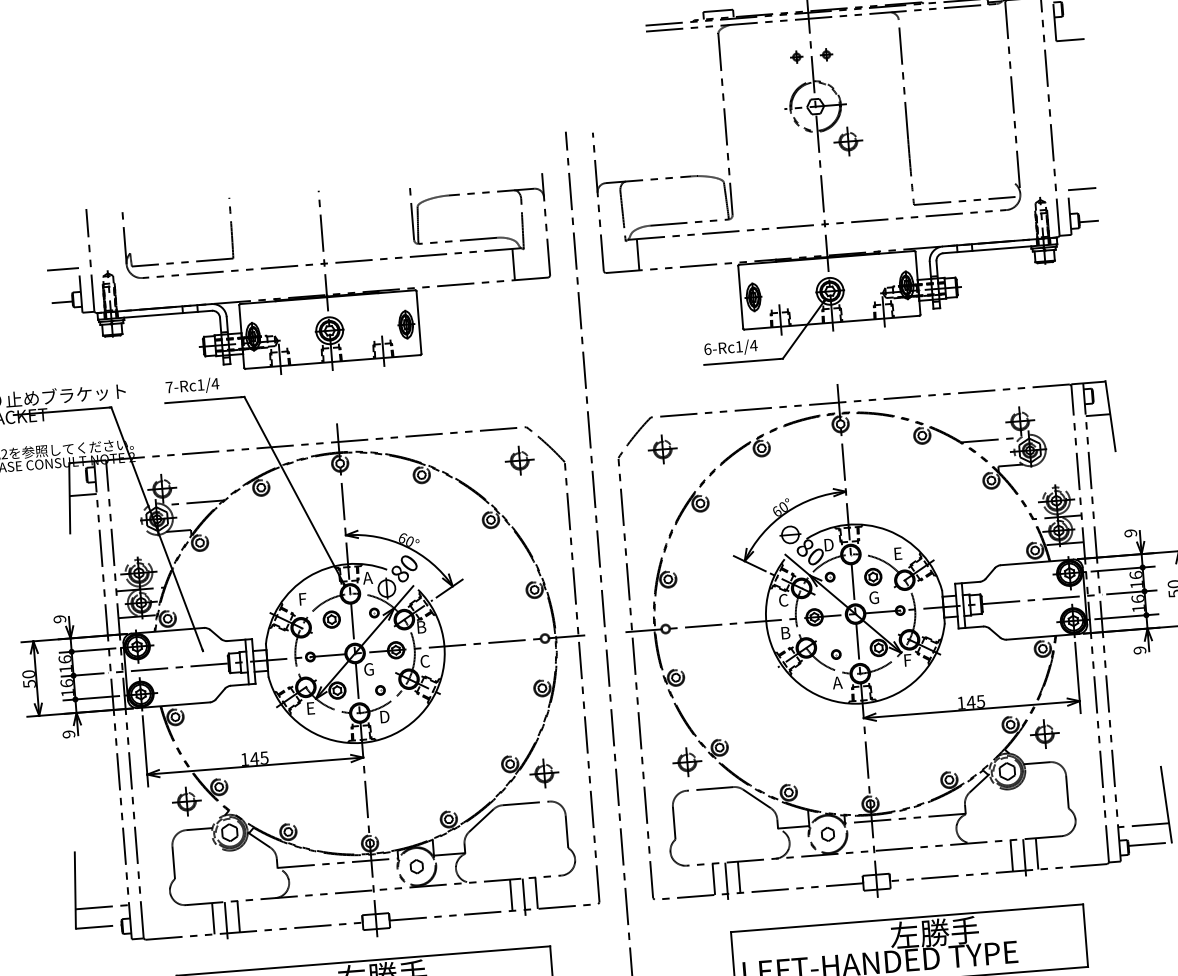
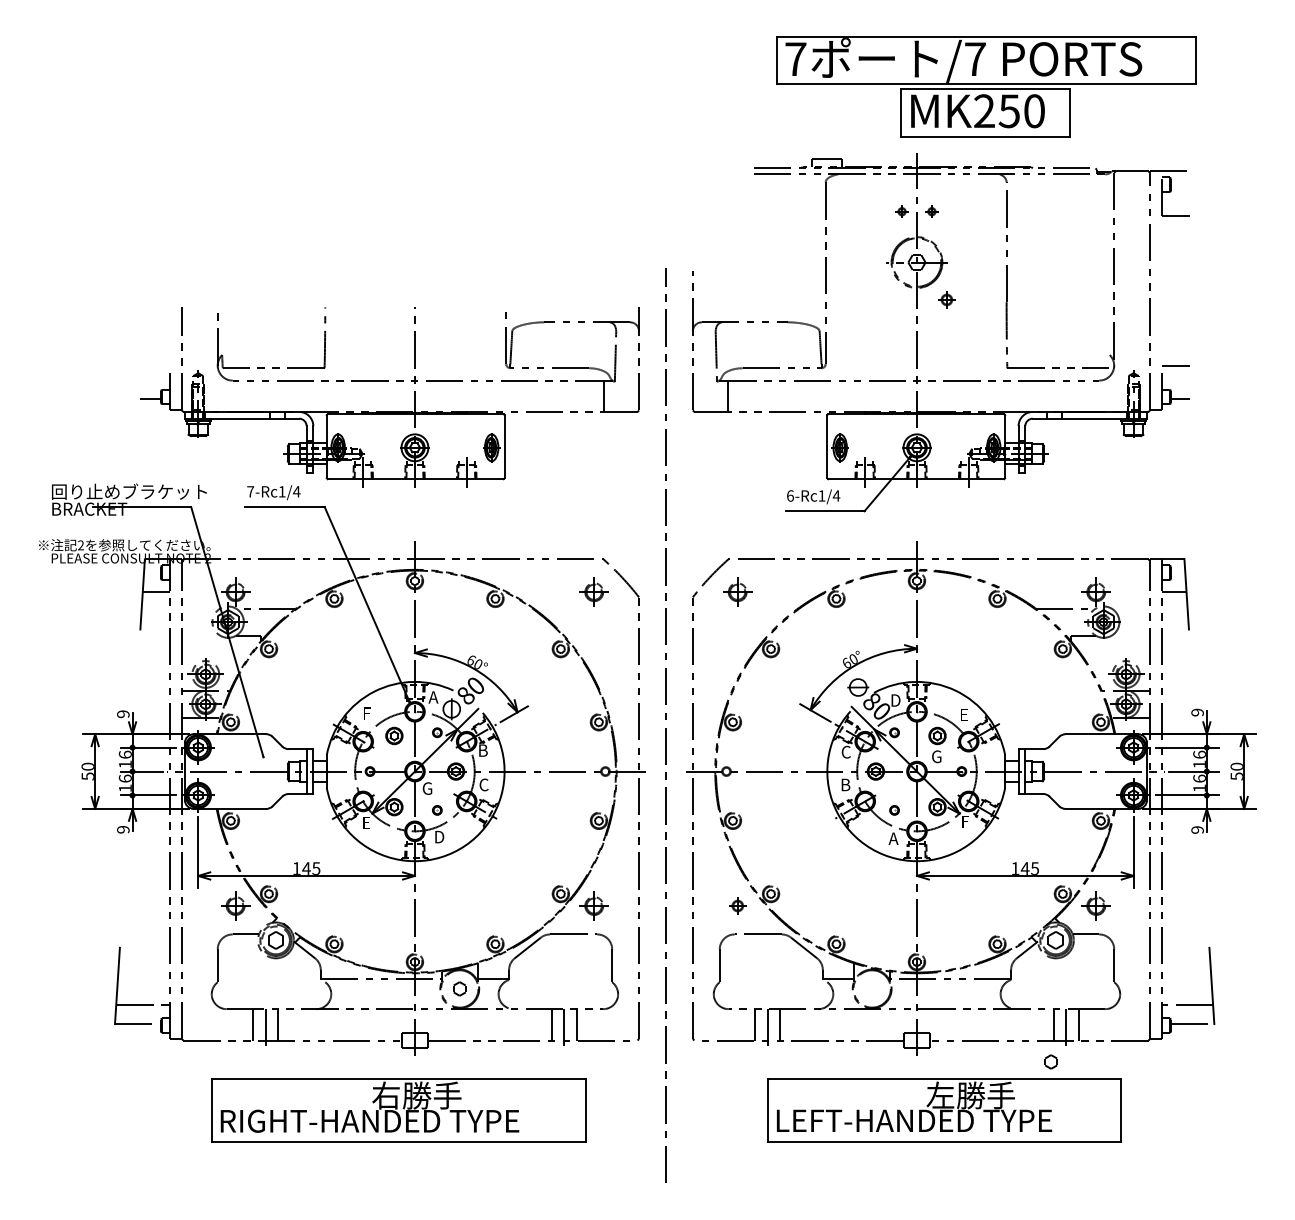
part: (847, 141) -> (946, 299), size x0.6
line: (62, 269) -> (153, 365), removed
part: (687, 761) -> (737, 905), size x0.6
part: (827, 833) -> (1050, 1061), moved

